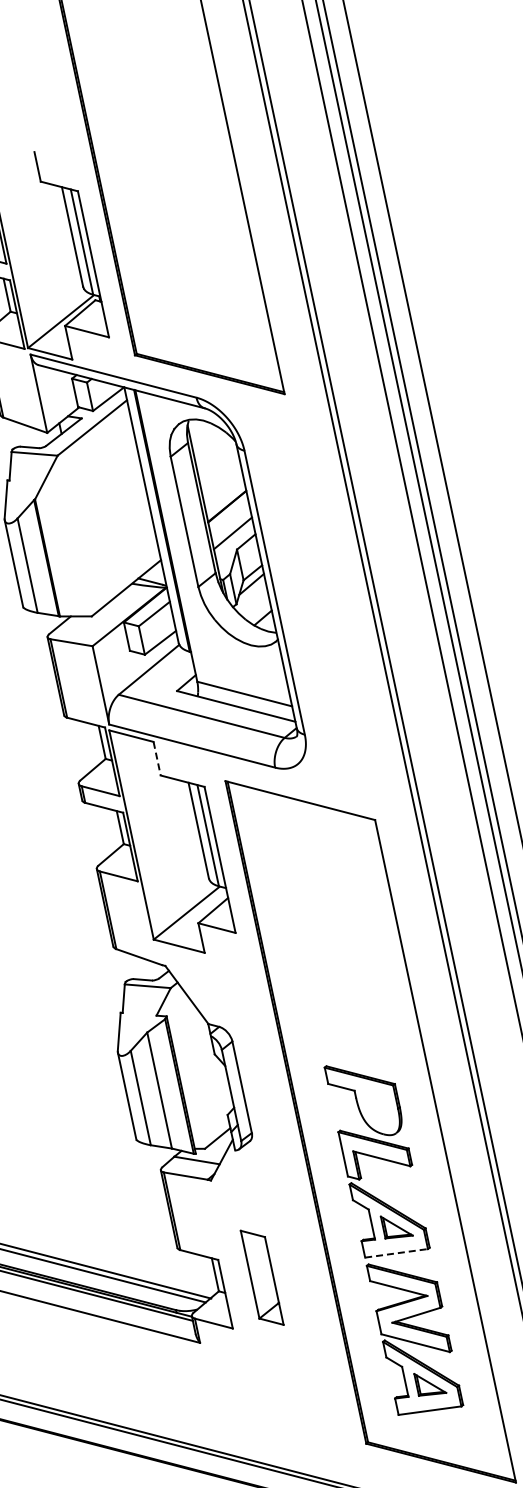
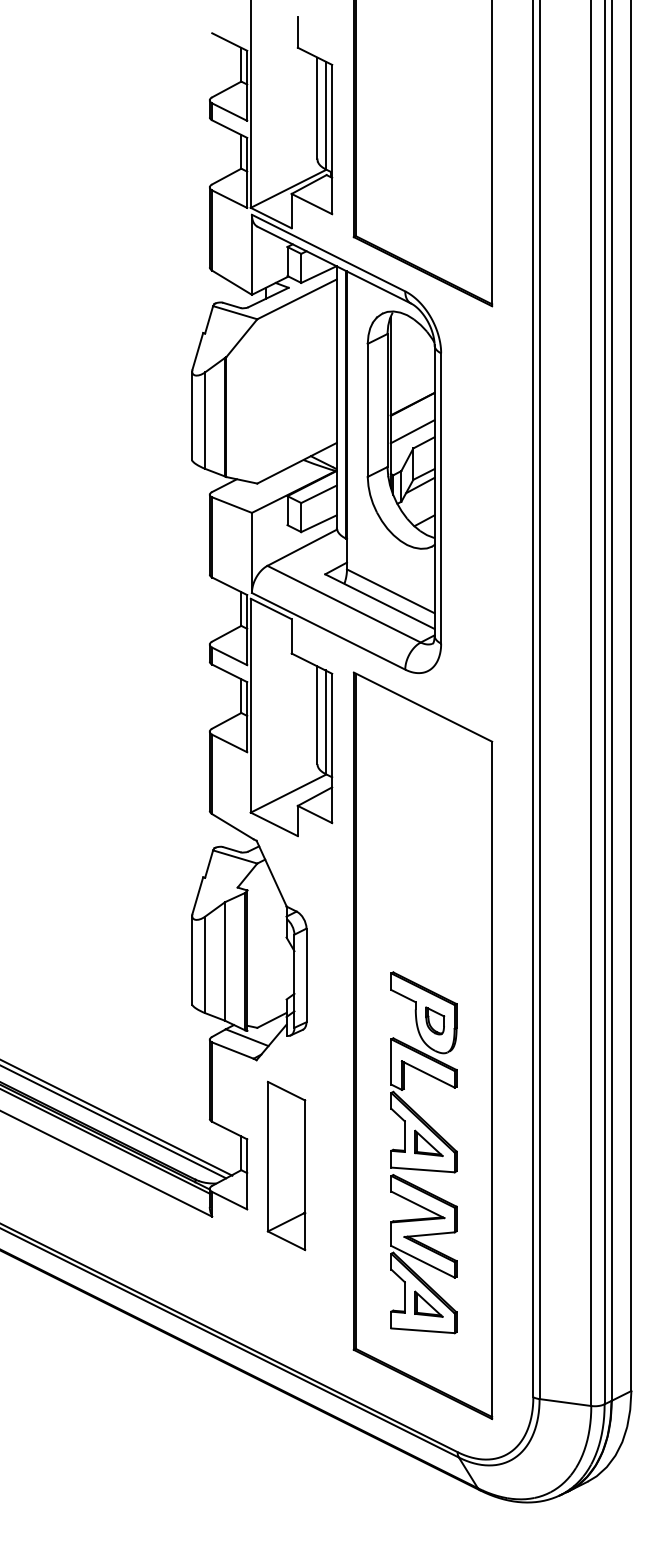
line: (156, 758) -> (291, 636), dashed -> solid
part: (377, 1104) -> (435, 1020), added
line: (396, 1252) -> (423, 1169), dashed -> solid
part: (262, 1277) -> (286, 1165), size x1.67

